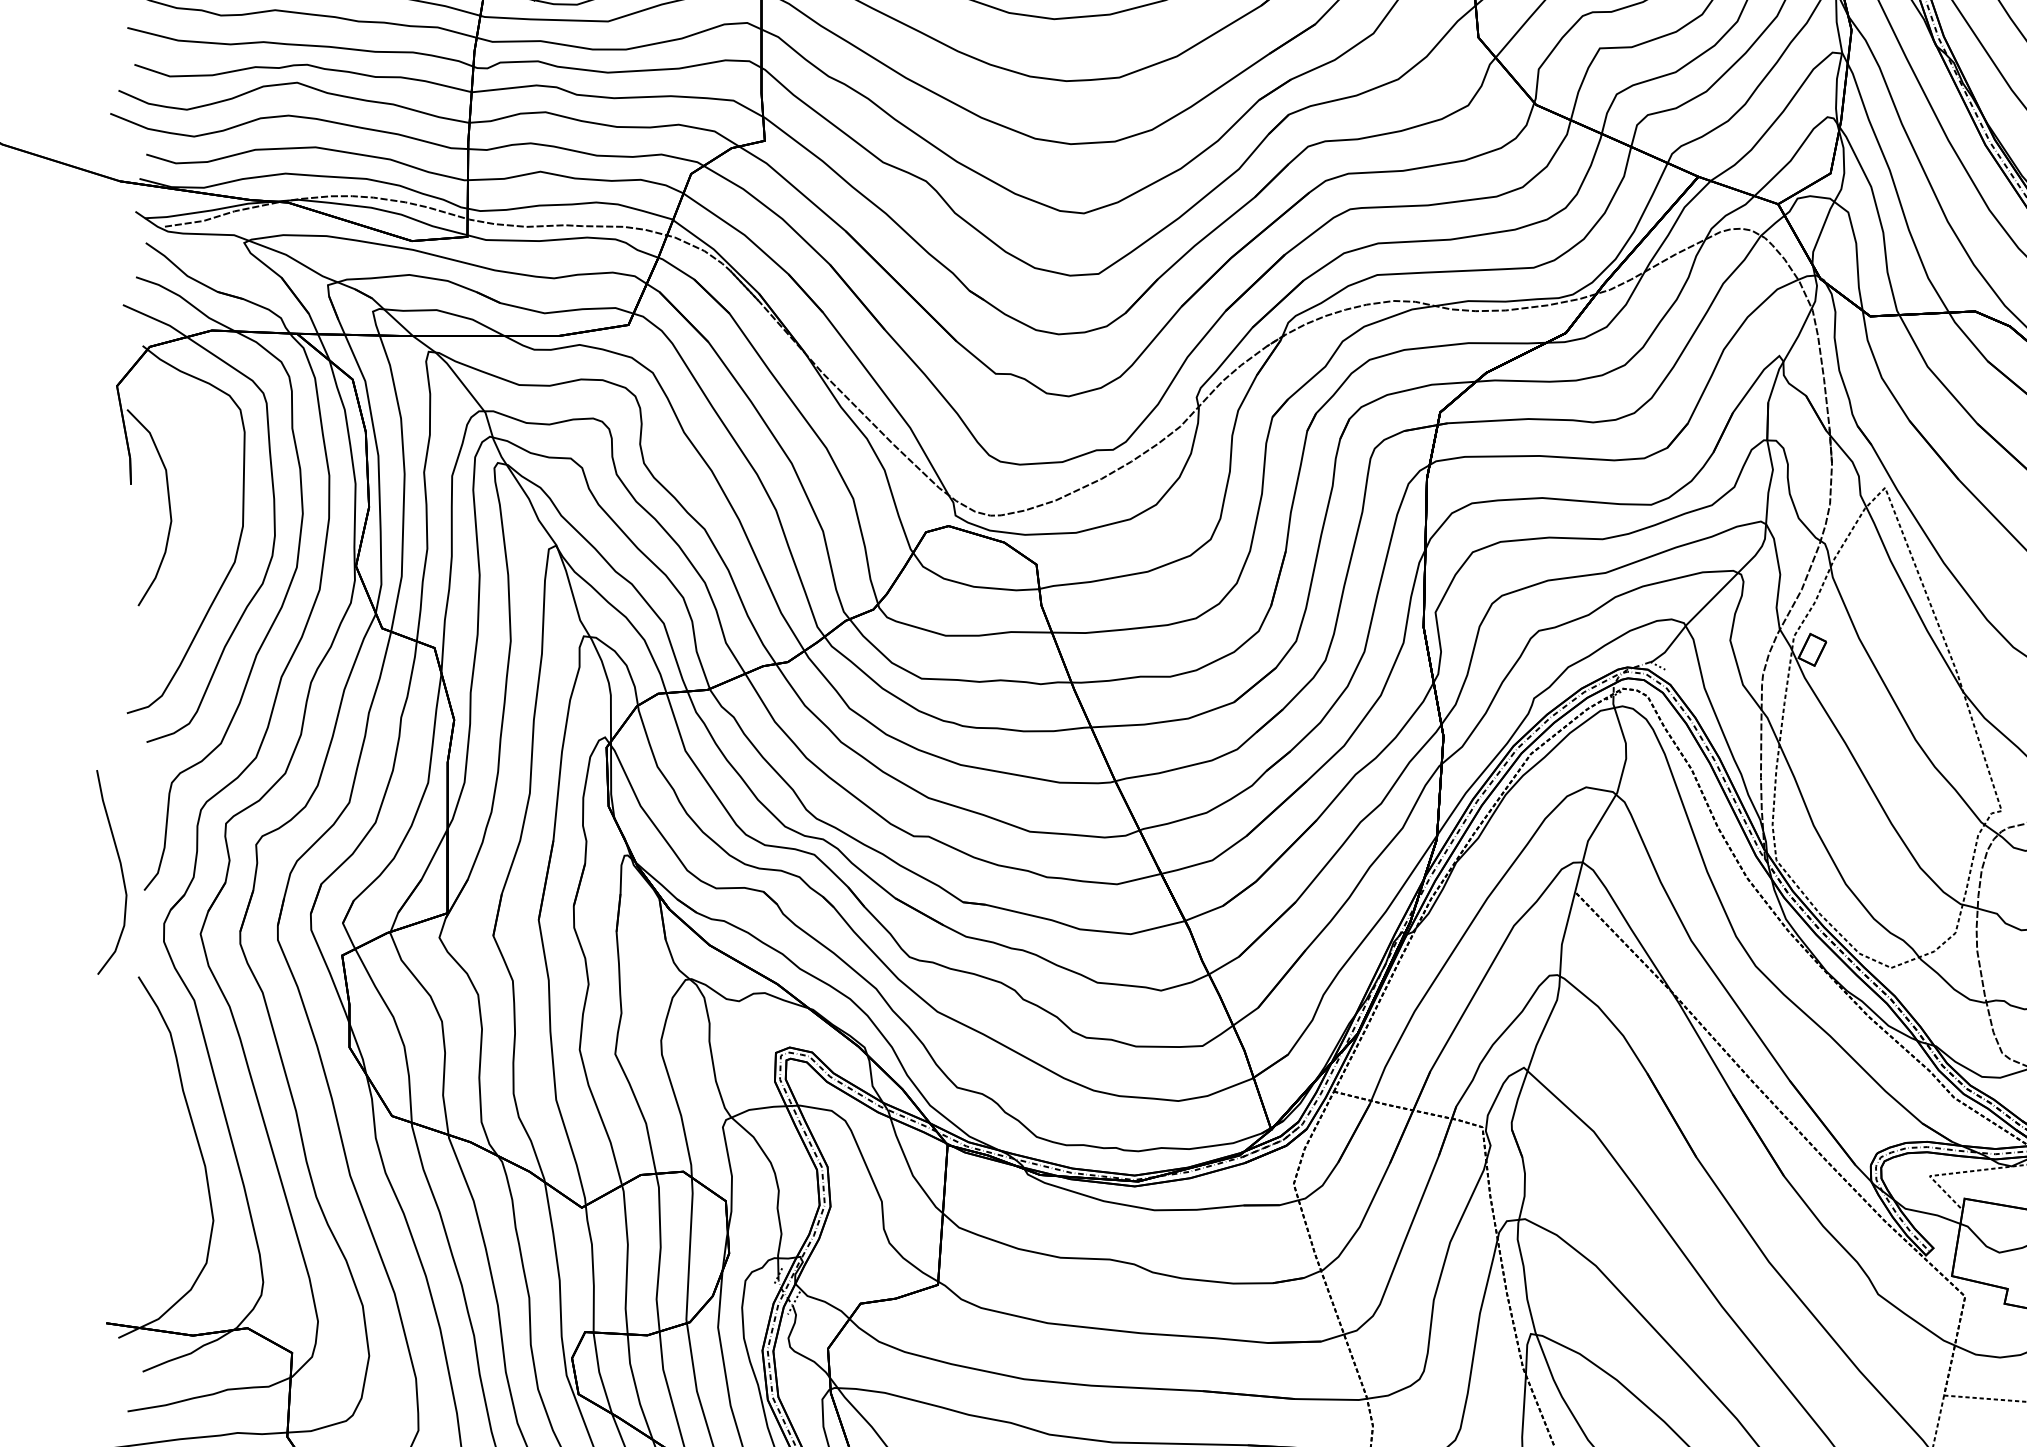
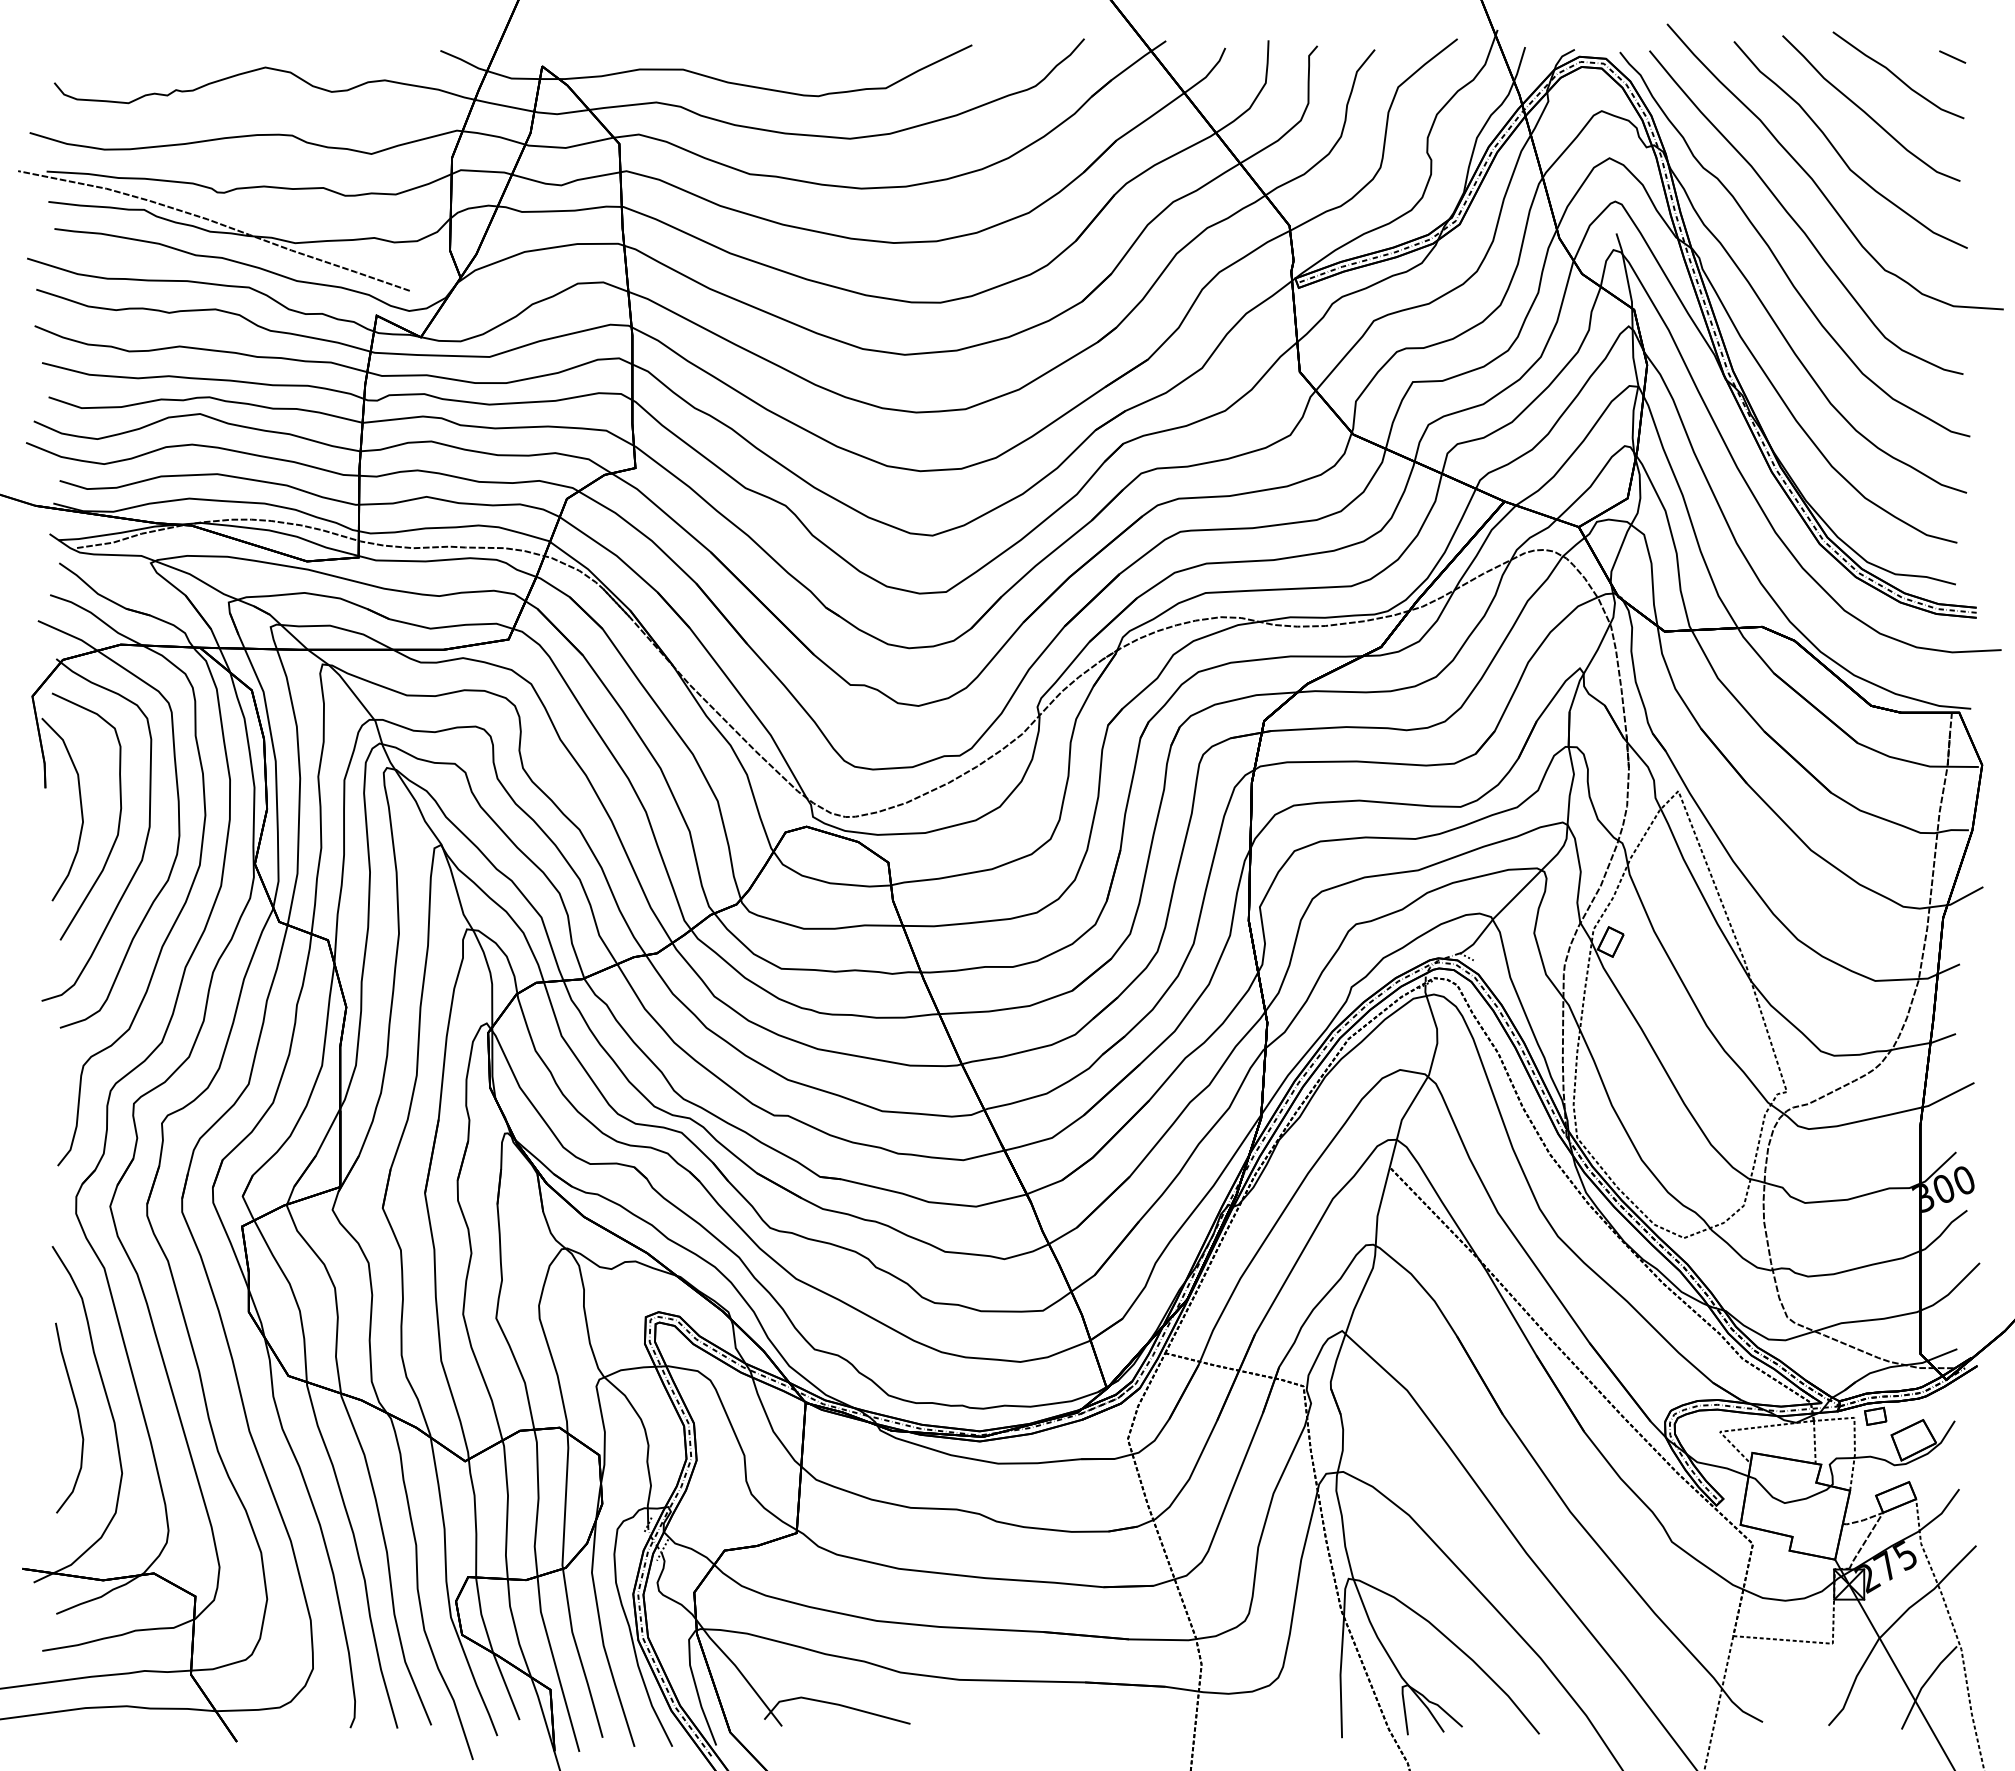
curve: (209, 519) -> (118, 820), added
curve: (120, 868) -> (77, 1414), moved

